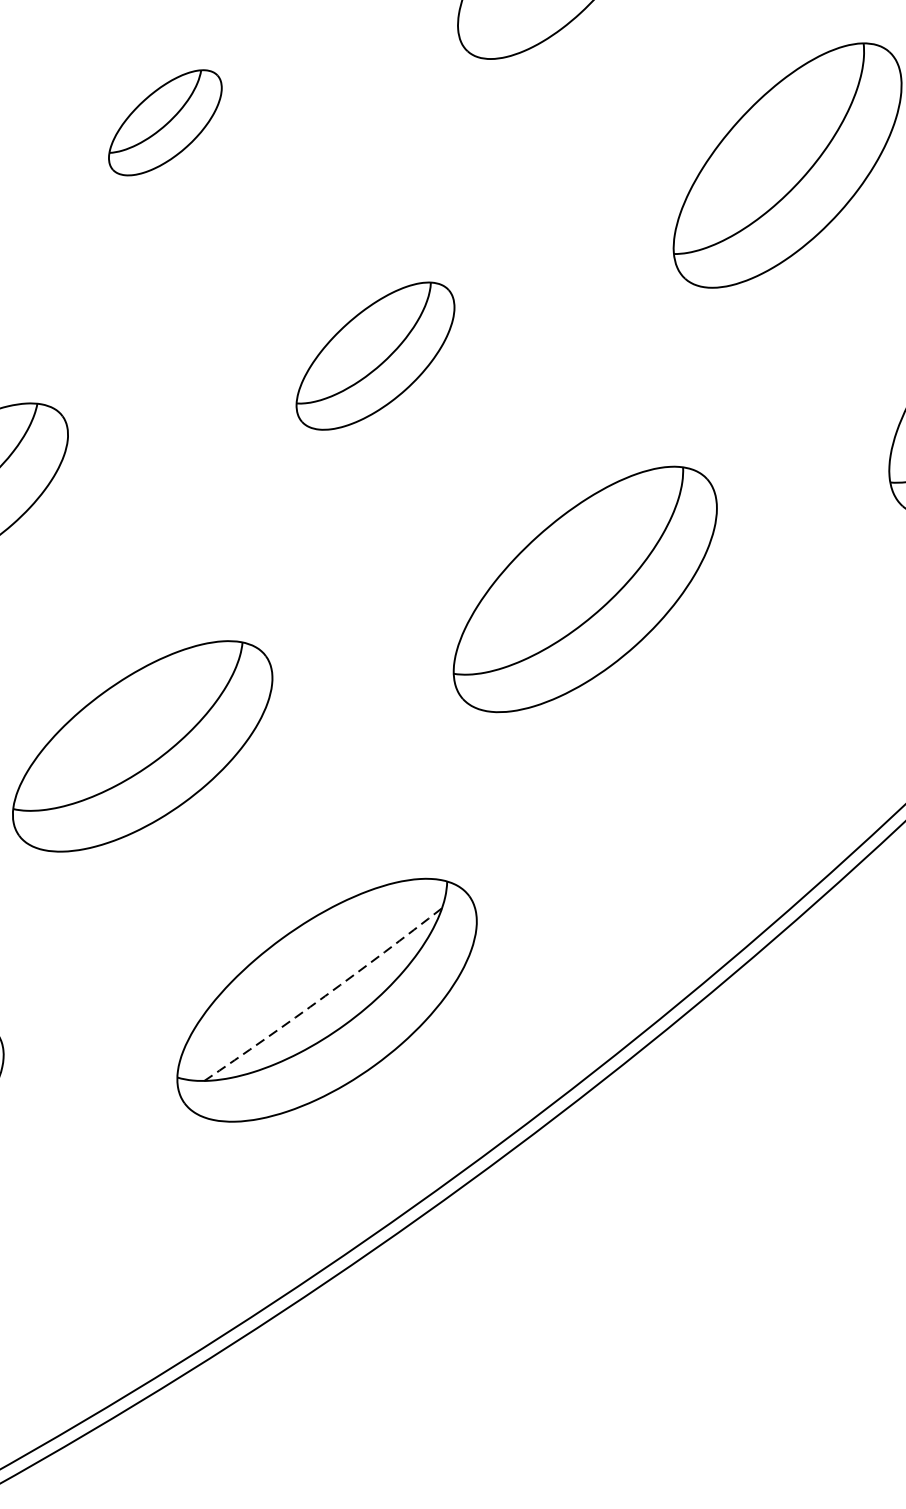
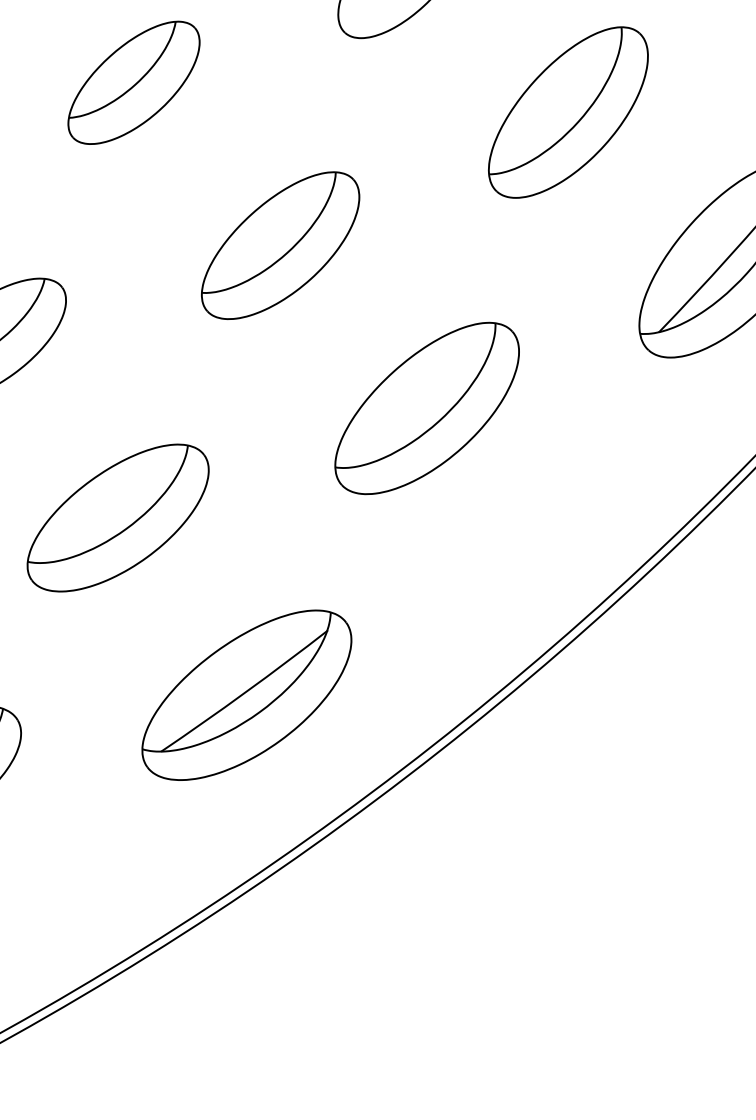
part: (164, 122) -> (133, 82), size x1.67
part: (375, 355) -> (280, 245), size x1.43
arc: (325, 996) -> (245, 692), dashed -> solid

